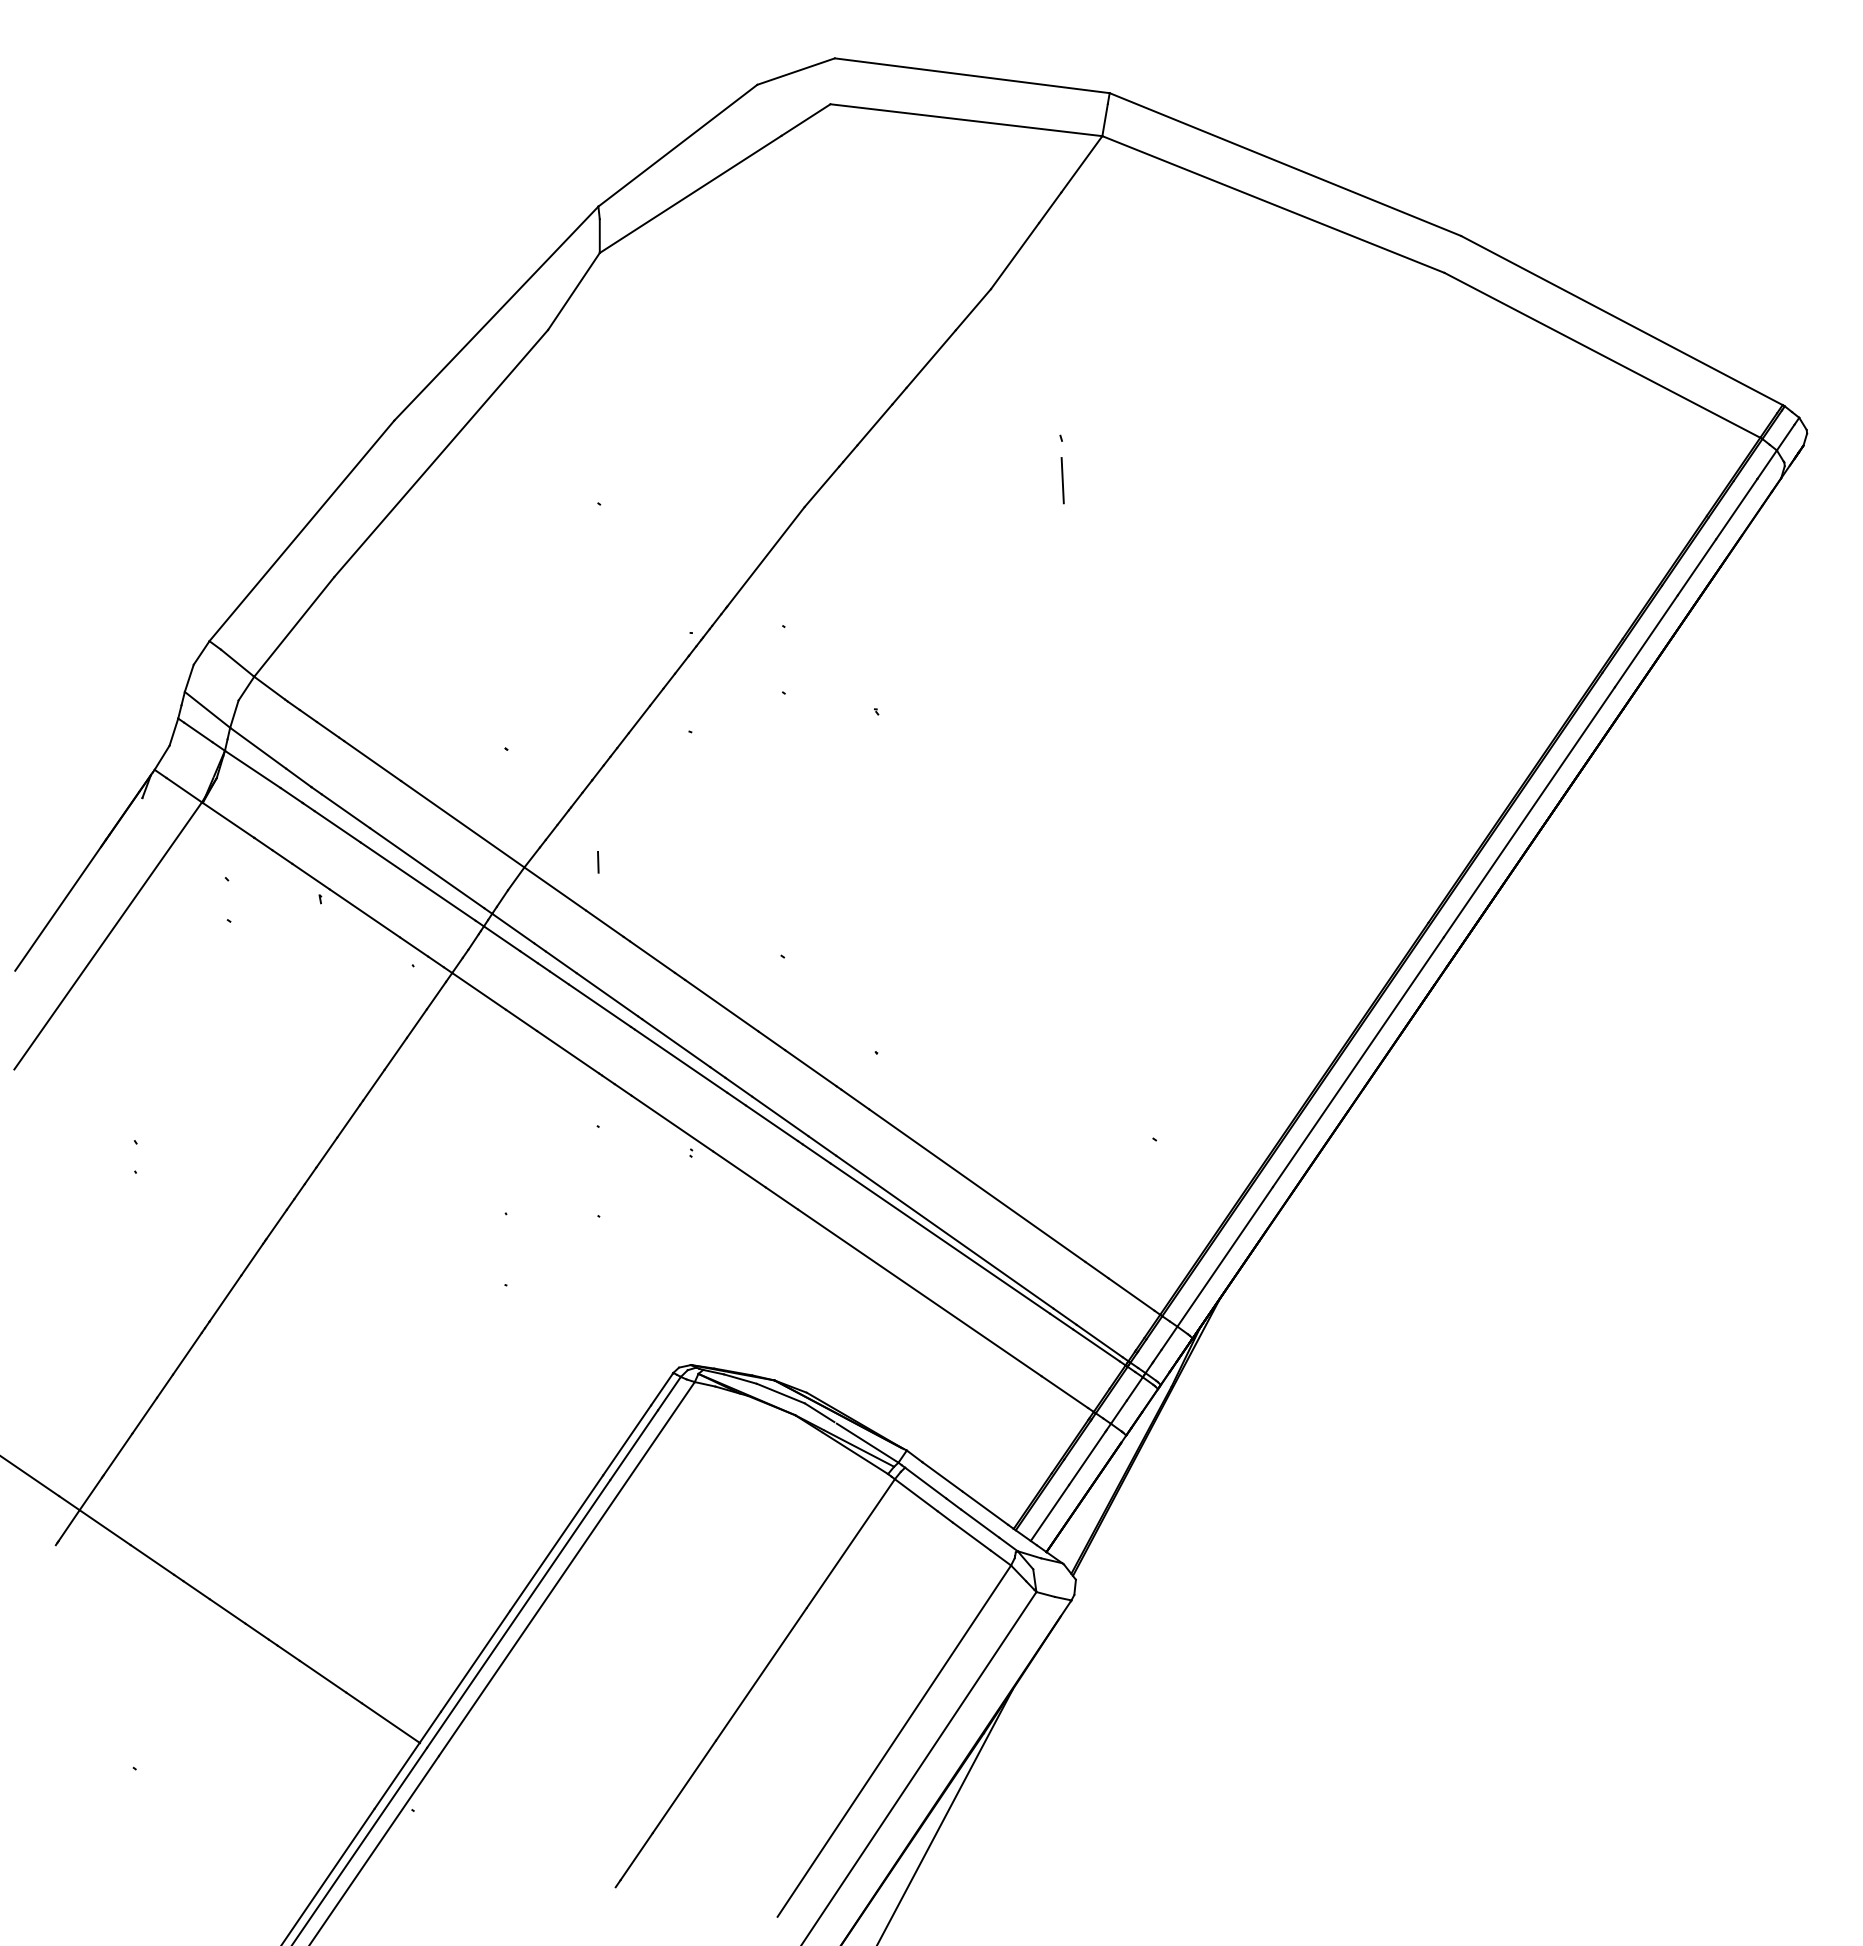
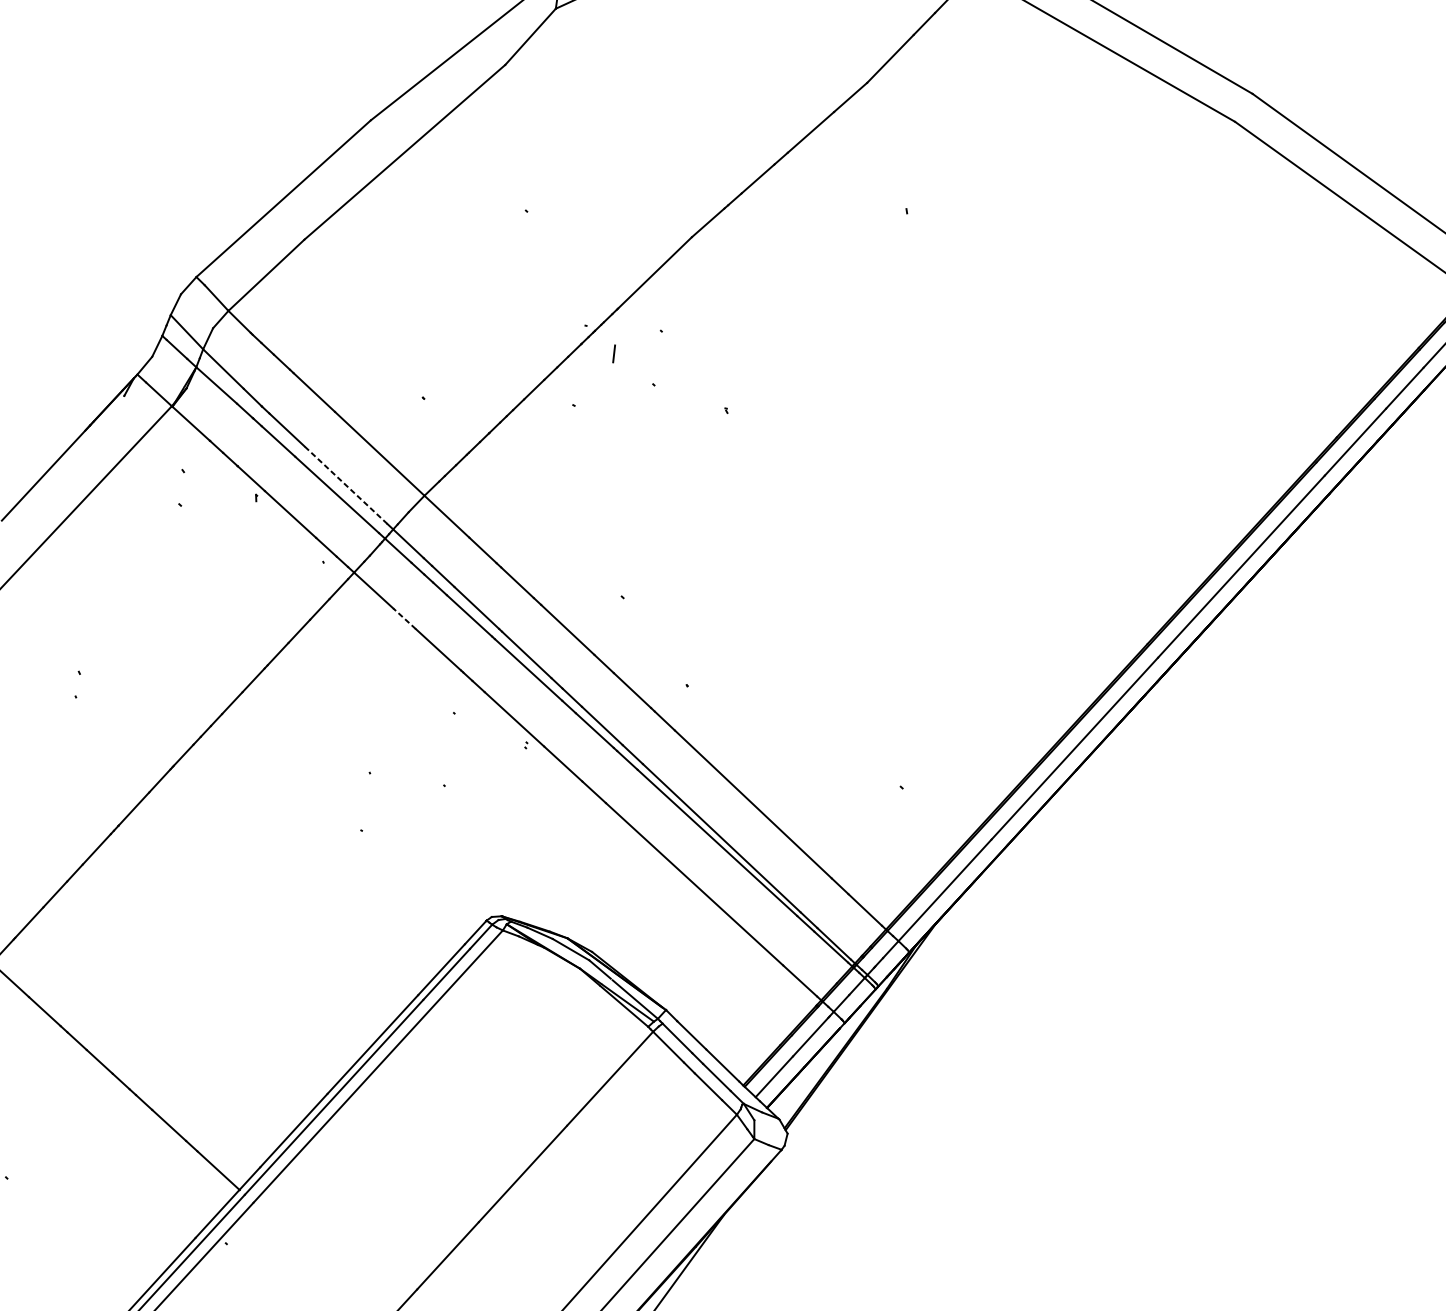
line: (1062, 480) -> (902, 245), removed
line: (598, 862) -> (614, 354), moved
line: (427, 868) -> (346, 485), solid -> dashed
line: (521, 1020) -> (404, 618), solid -> dashed

